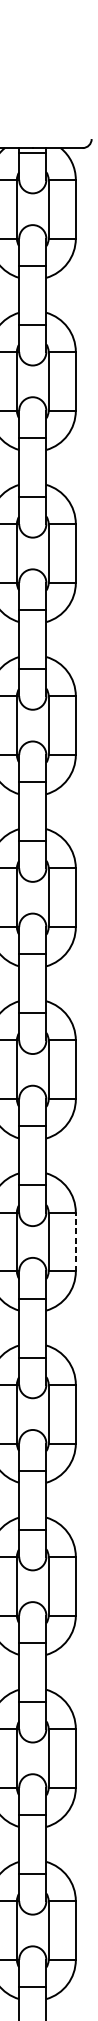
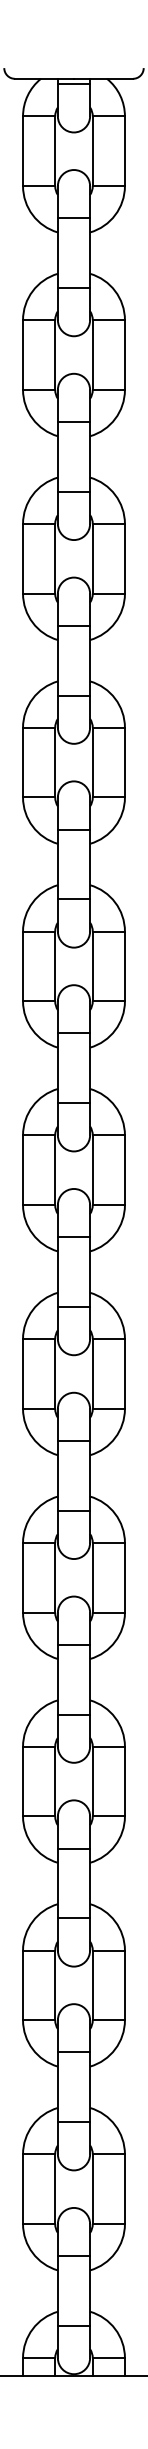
line: (75, 1242) -> (124, 1374), dashed -> solid

